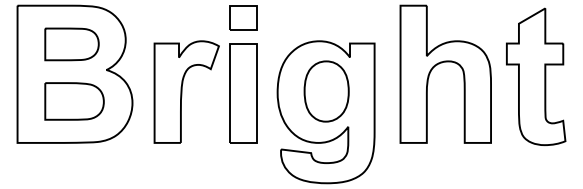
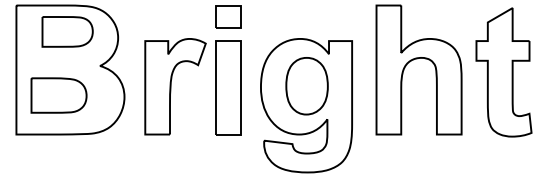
part: (71, 43) -> (67, 31), moved
part: (73, 101) -> (58, 95), moved

